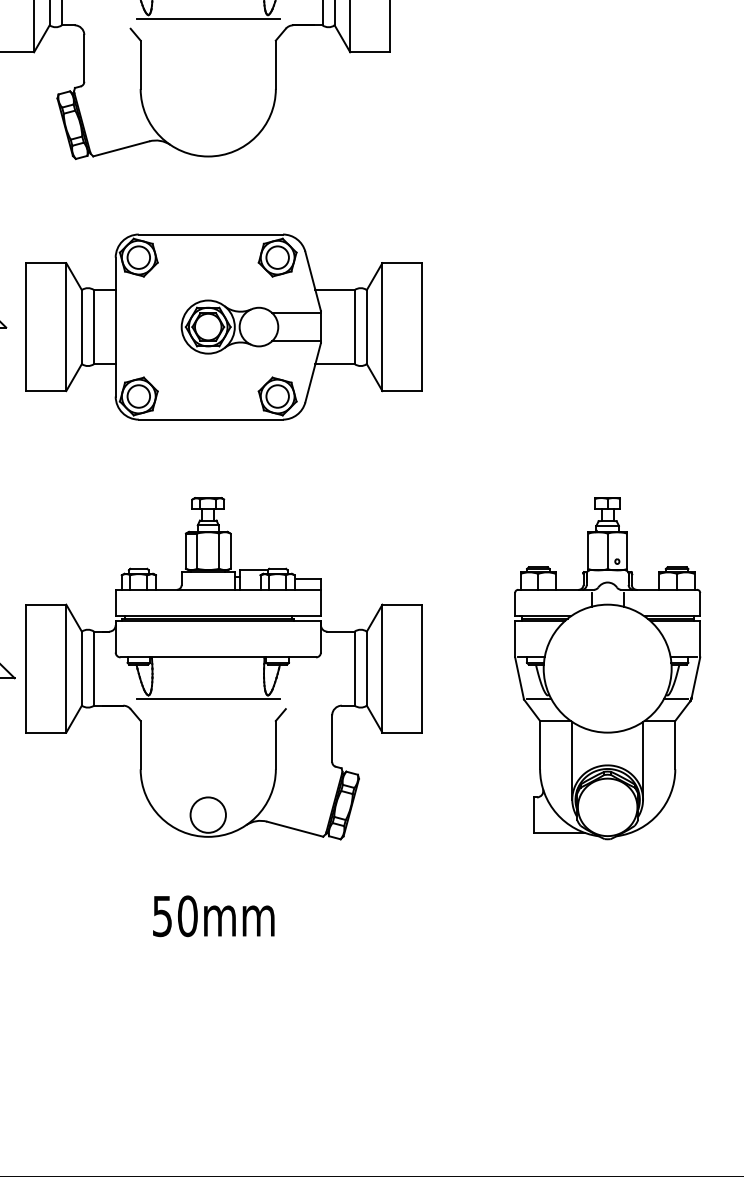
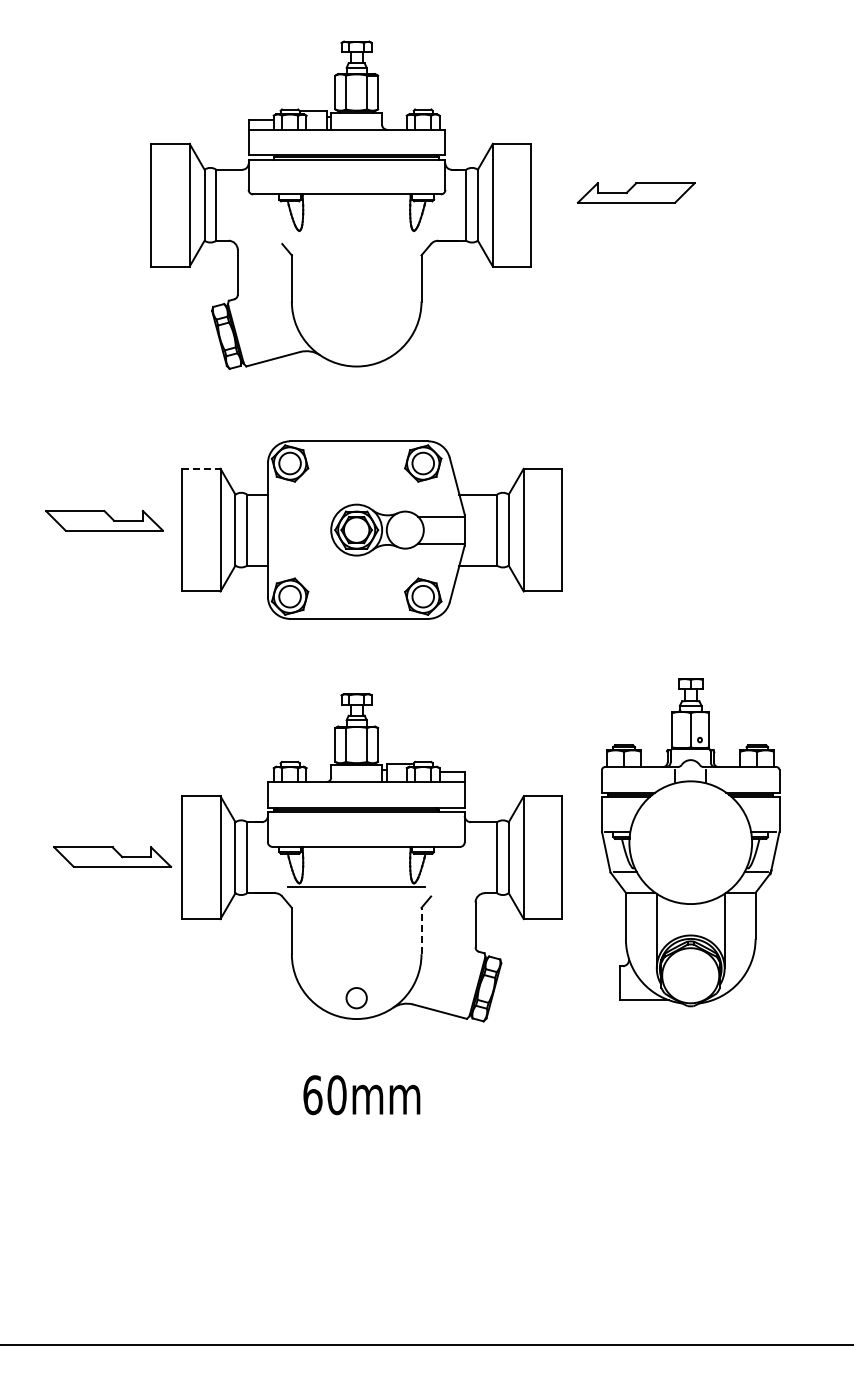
line: (208, 18) -> (356, 234), removed
line: (46, 262) -> (201, 468), solid -> dashed
part: (607, 668) -> (690, 842), moved
line: (275, 744) -> (421, 930), solid -> dashed
circle: (208, 815) -> (356, 998), size x0.6
text: (162, 916) -> (312, 1095), 50mm -> 60mm

